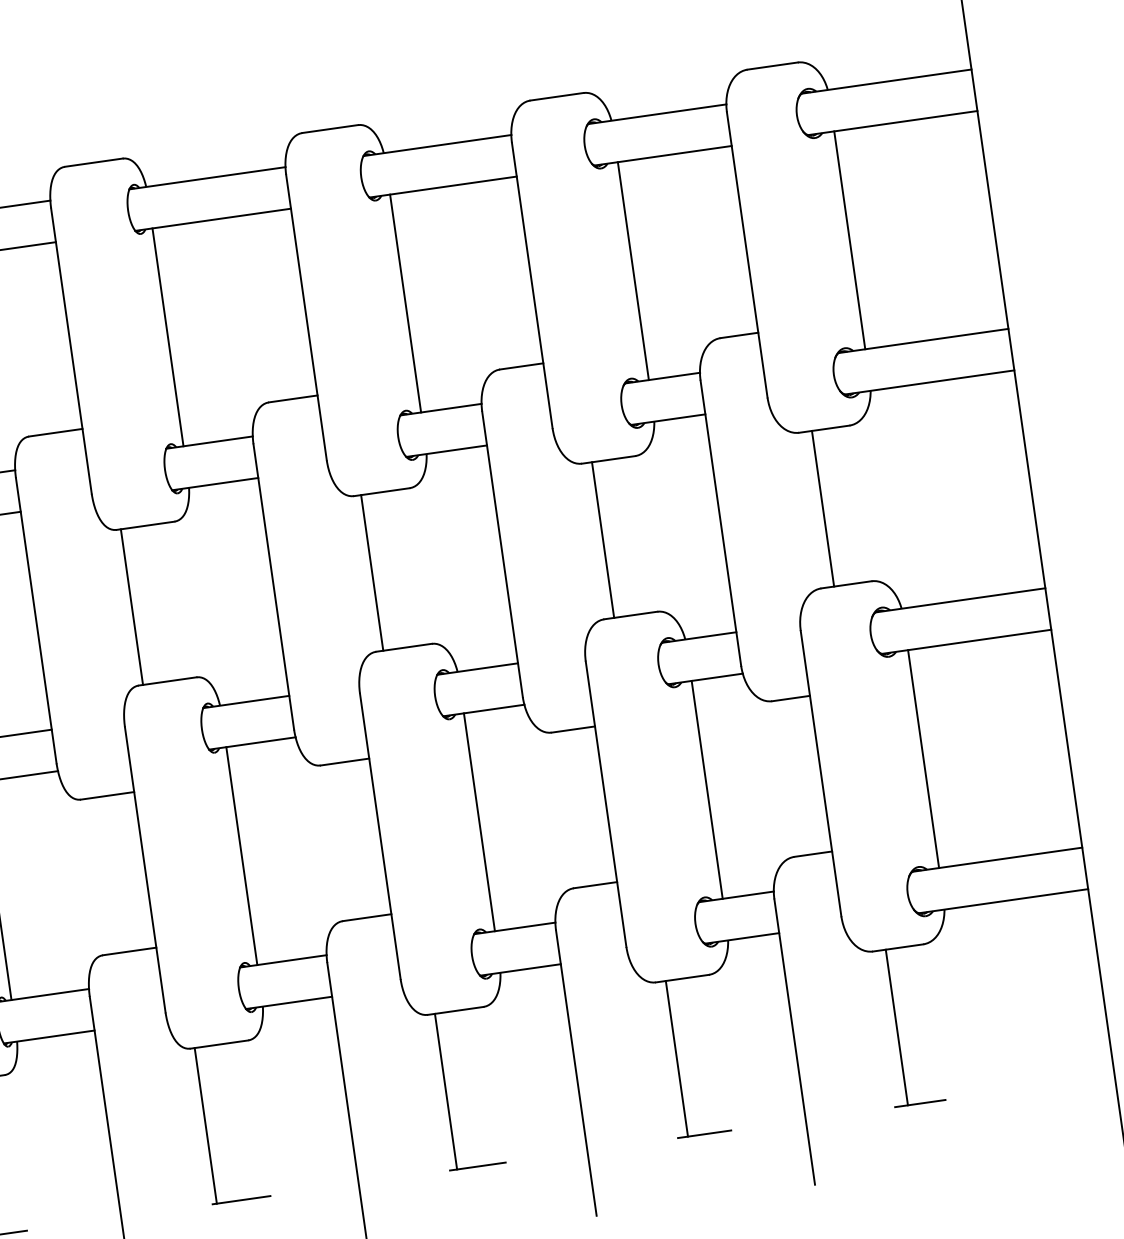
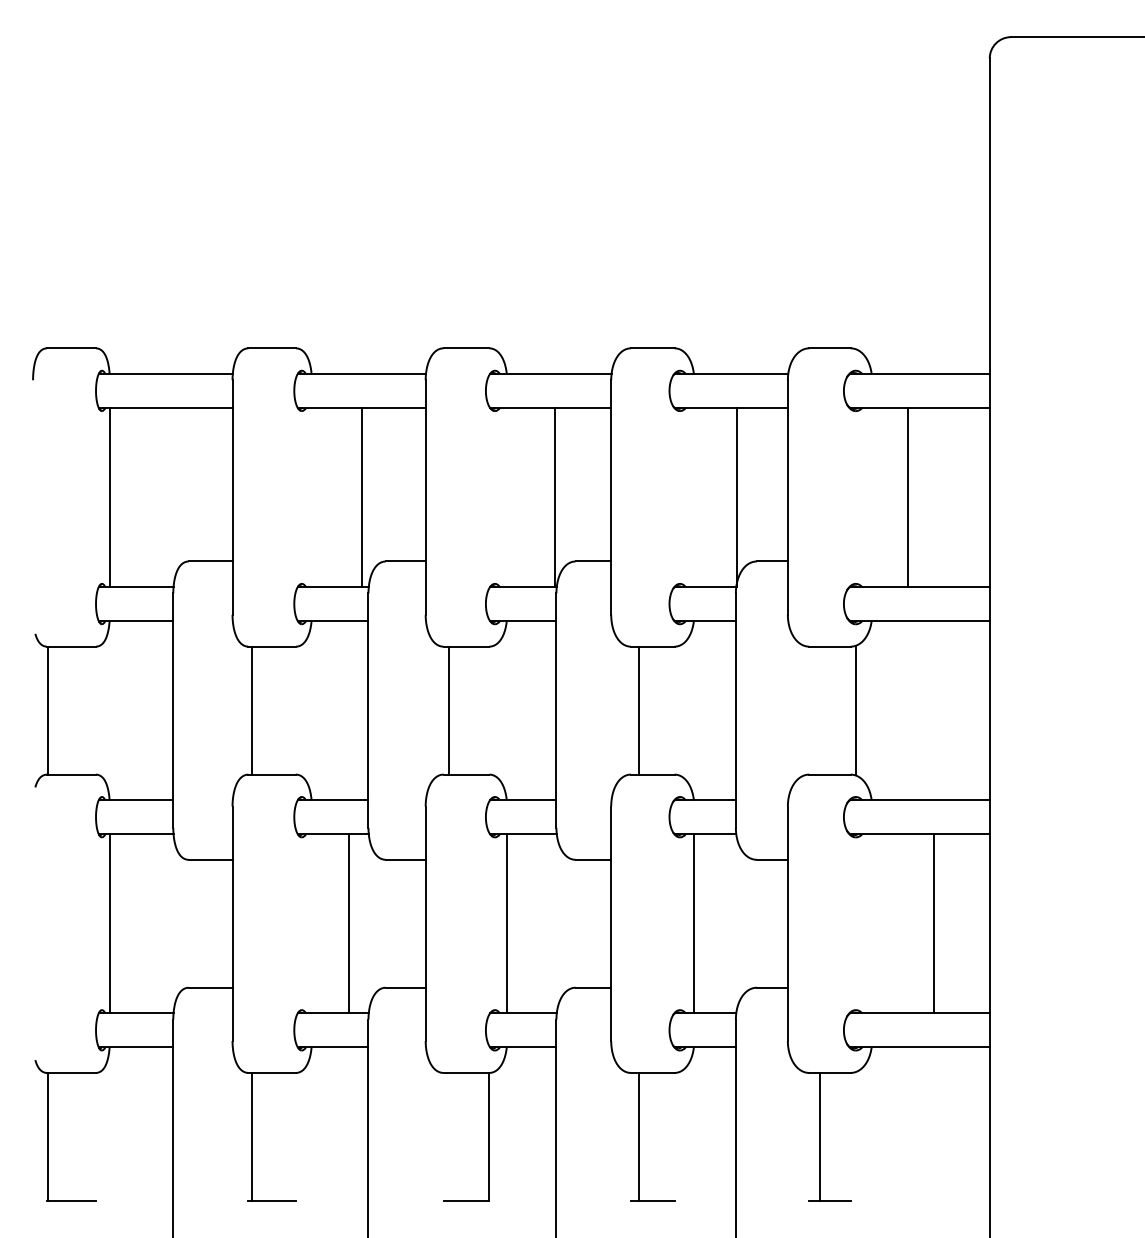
line: (850, 240) -> (908, 497), moved
line: (633, 271) -> (737, 497), moved
line: (406, 303) -> (555, 497), moved
line: (167, 337) -> (361, 497), moved
line: (822, 508) -> (855, 710), moved
line: (924, 758) -> (934, 923), moved
line: (241, 855) -> (348, 923), moved
line: (446, 1091) -> (489, 1136), moved

